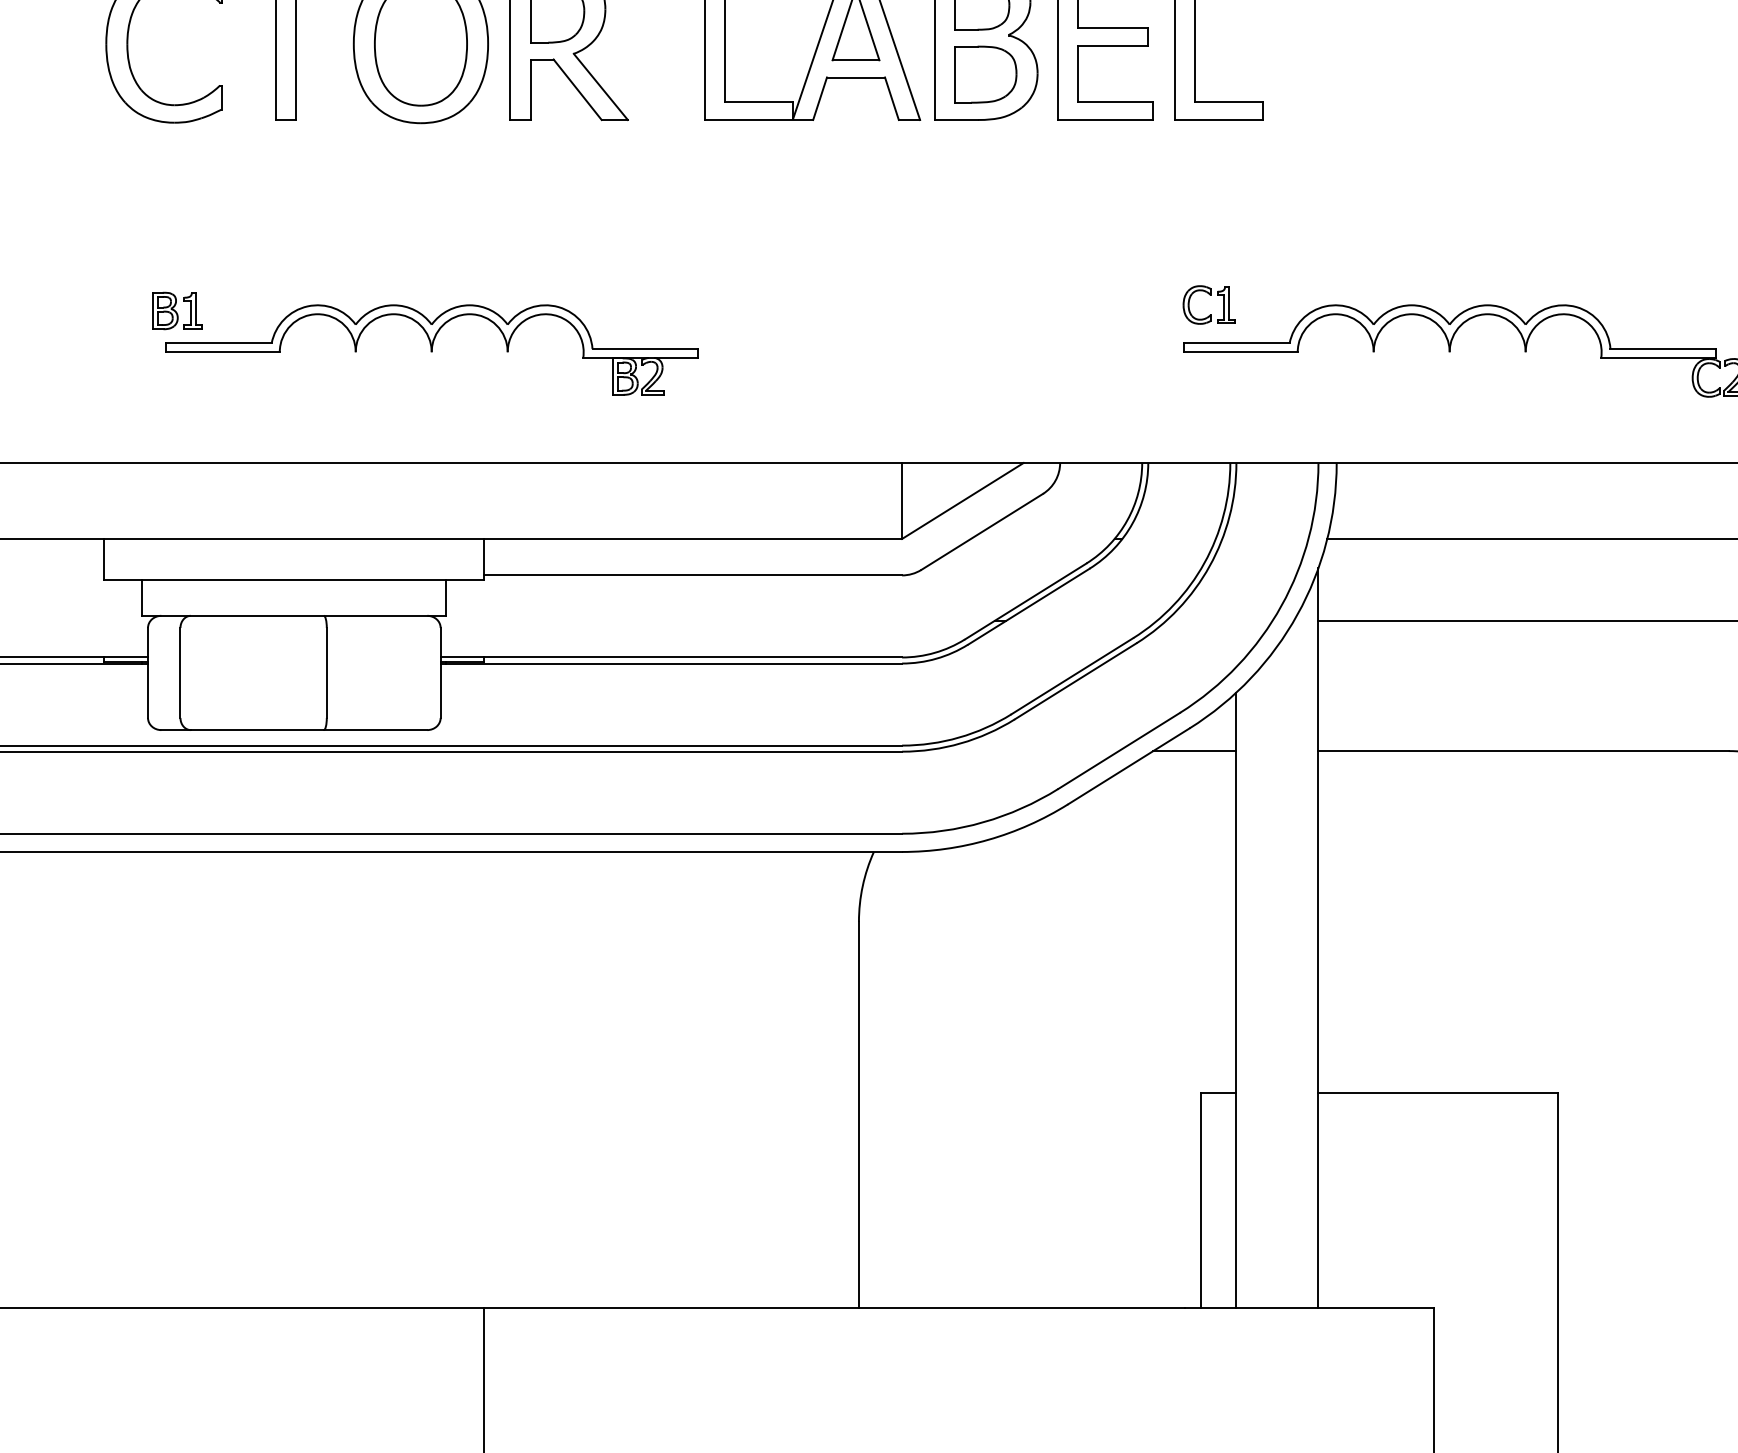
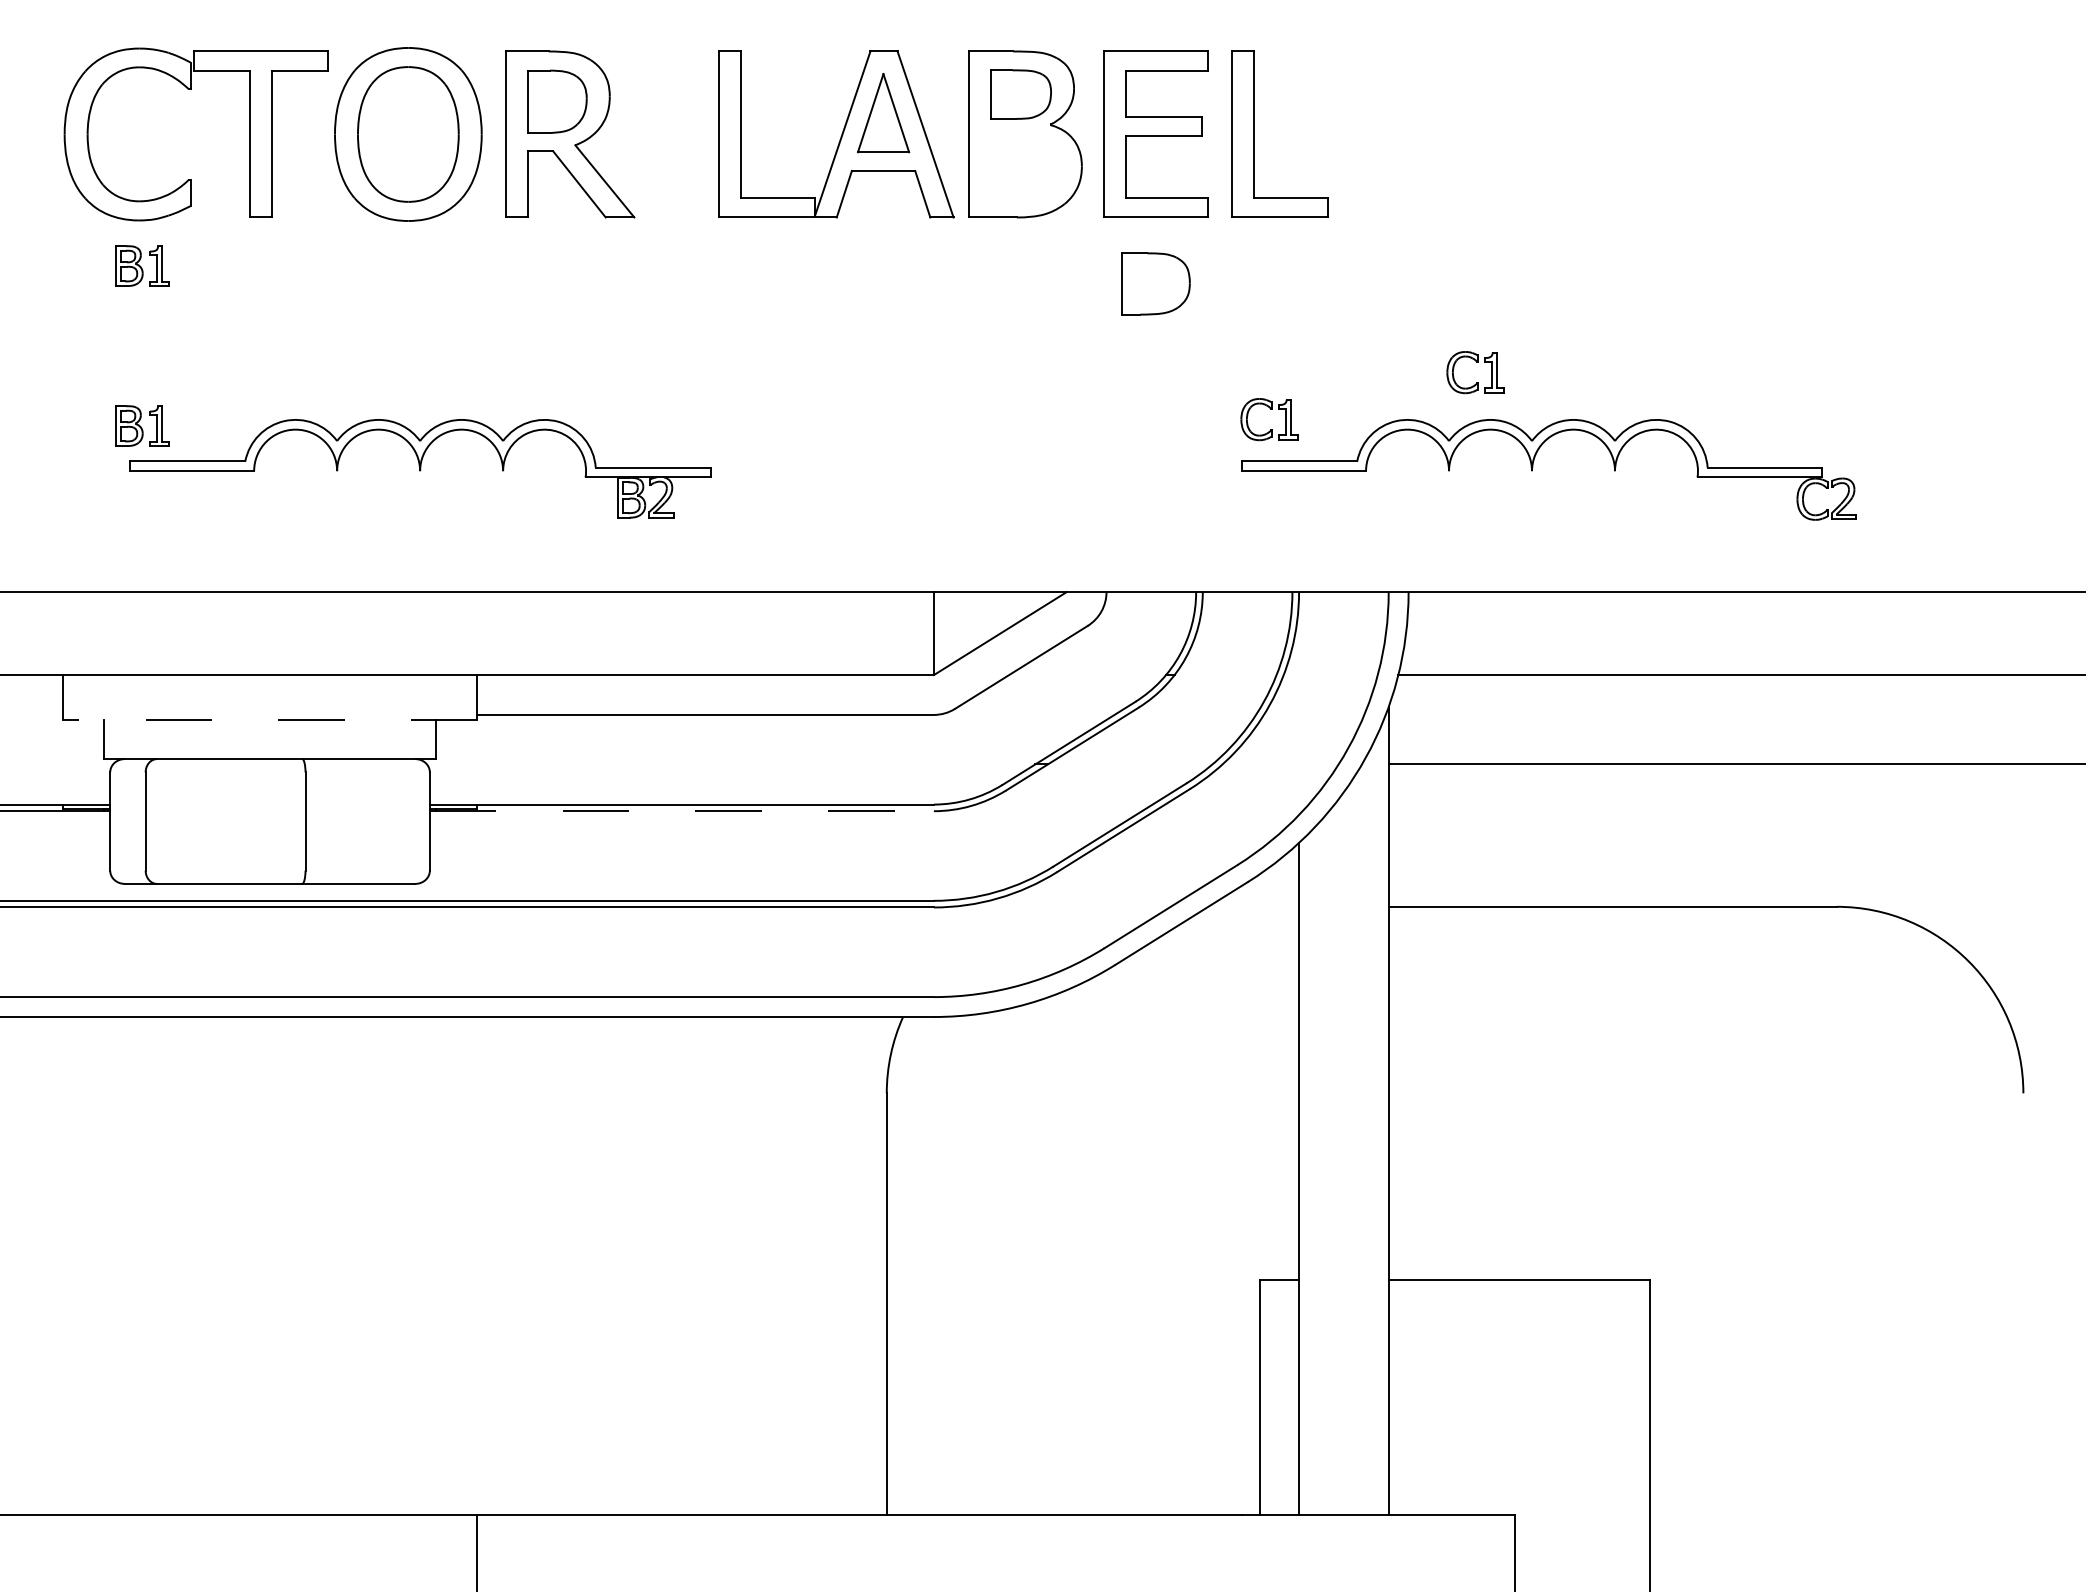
part: (985, 74) -> (1155, 283), moved
part: (177, 163) -> (142, 265), added
part: (1398, 252) -> (1476, 362), added
line: (293, 579) -> (269, 719), solid -> dashed
line: (671, 663) -> (682, 811), solid -> dashed
line: (1194, 750) -> (1253, 906), removed

